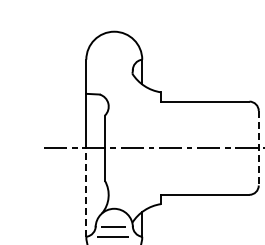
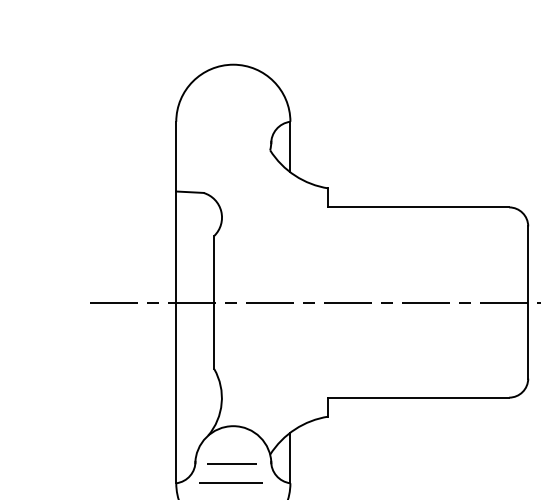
line: (258, 148) -> (527, 303), dashed -> solid
line: (86, 192) -> (176, 392), dashed -> solid

